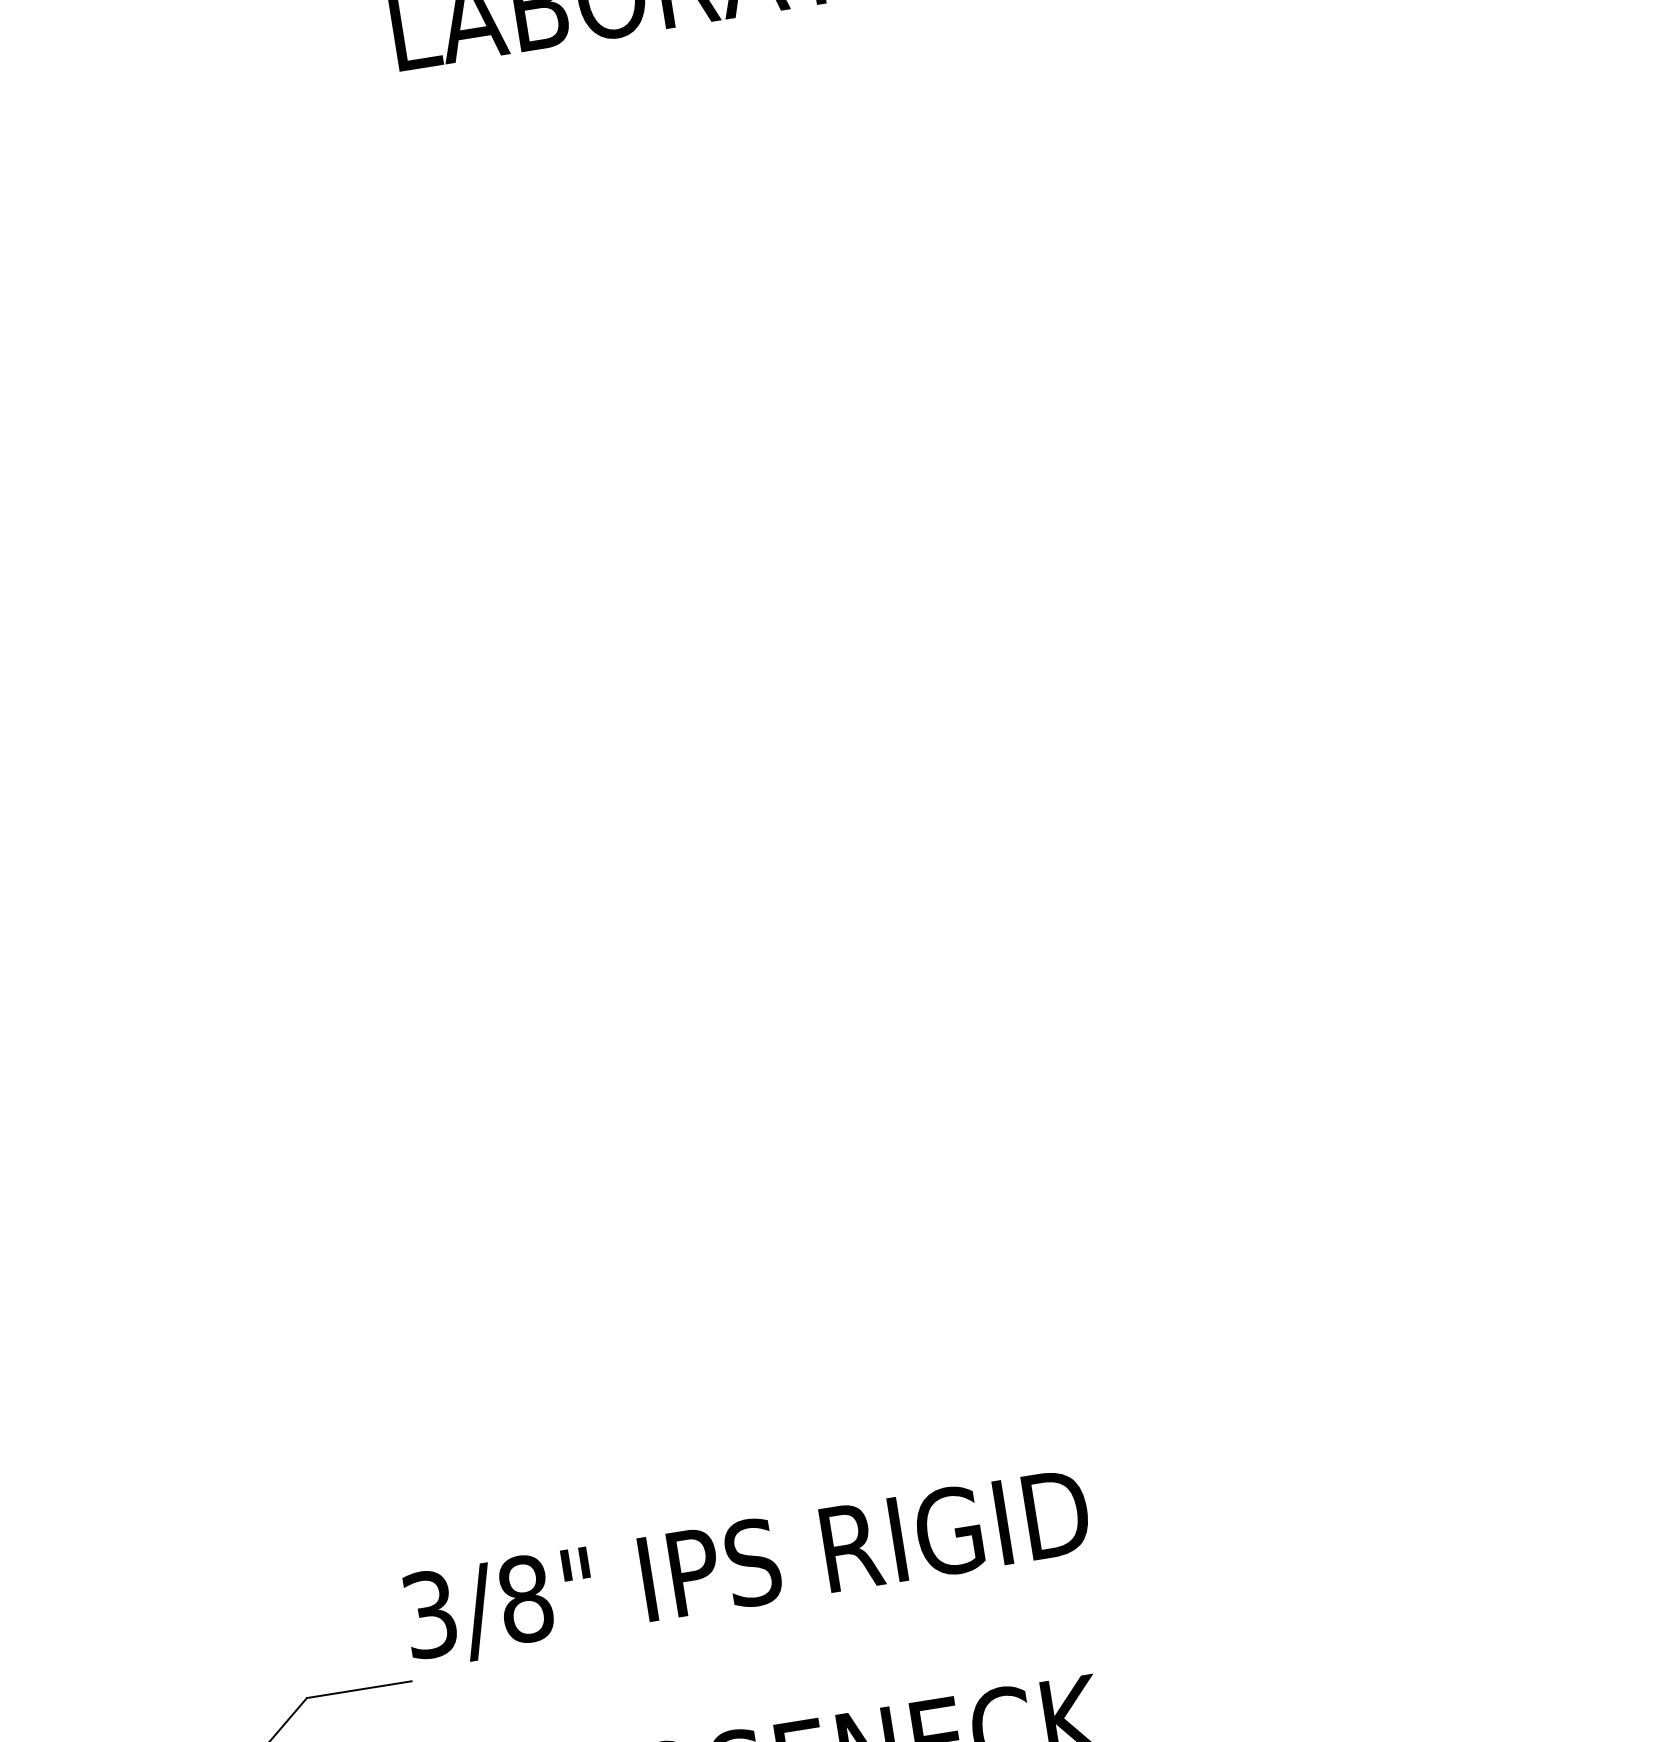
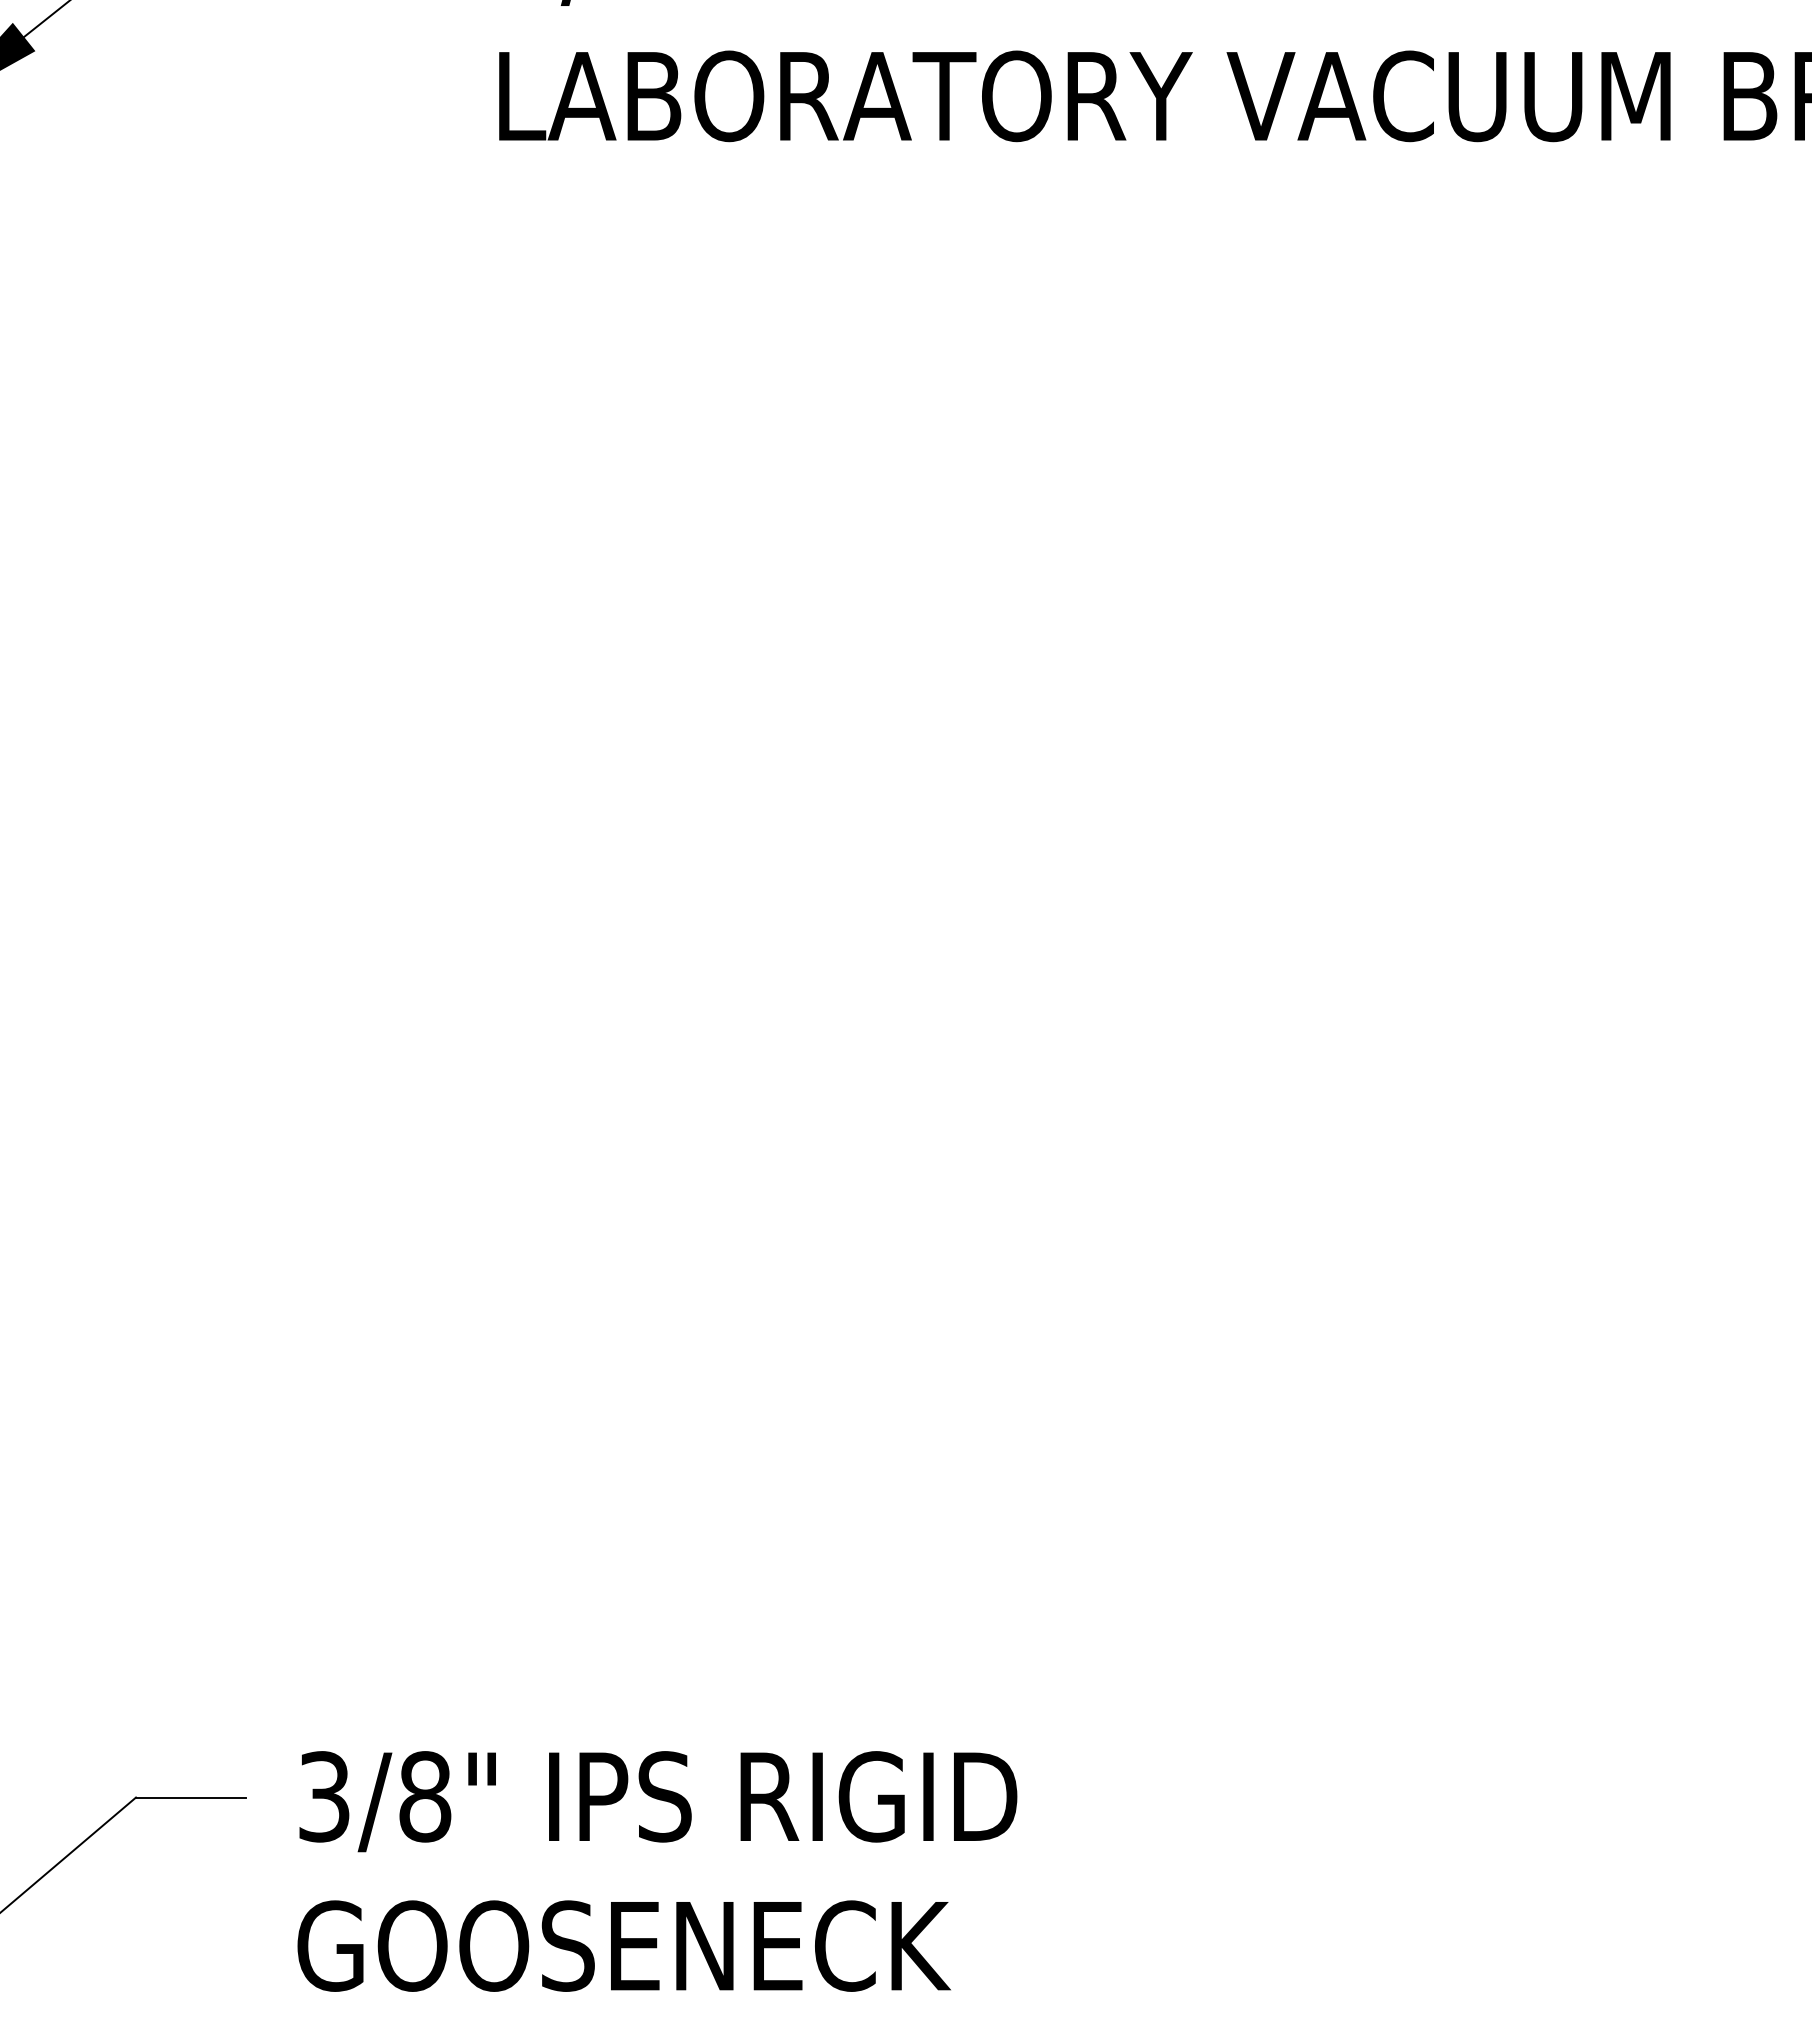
text: (747, 1568) -> (658, 1801), moved

